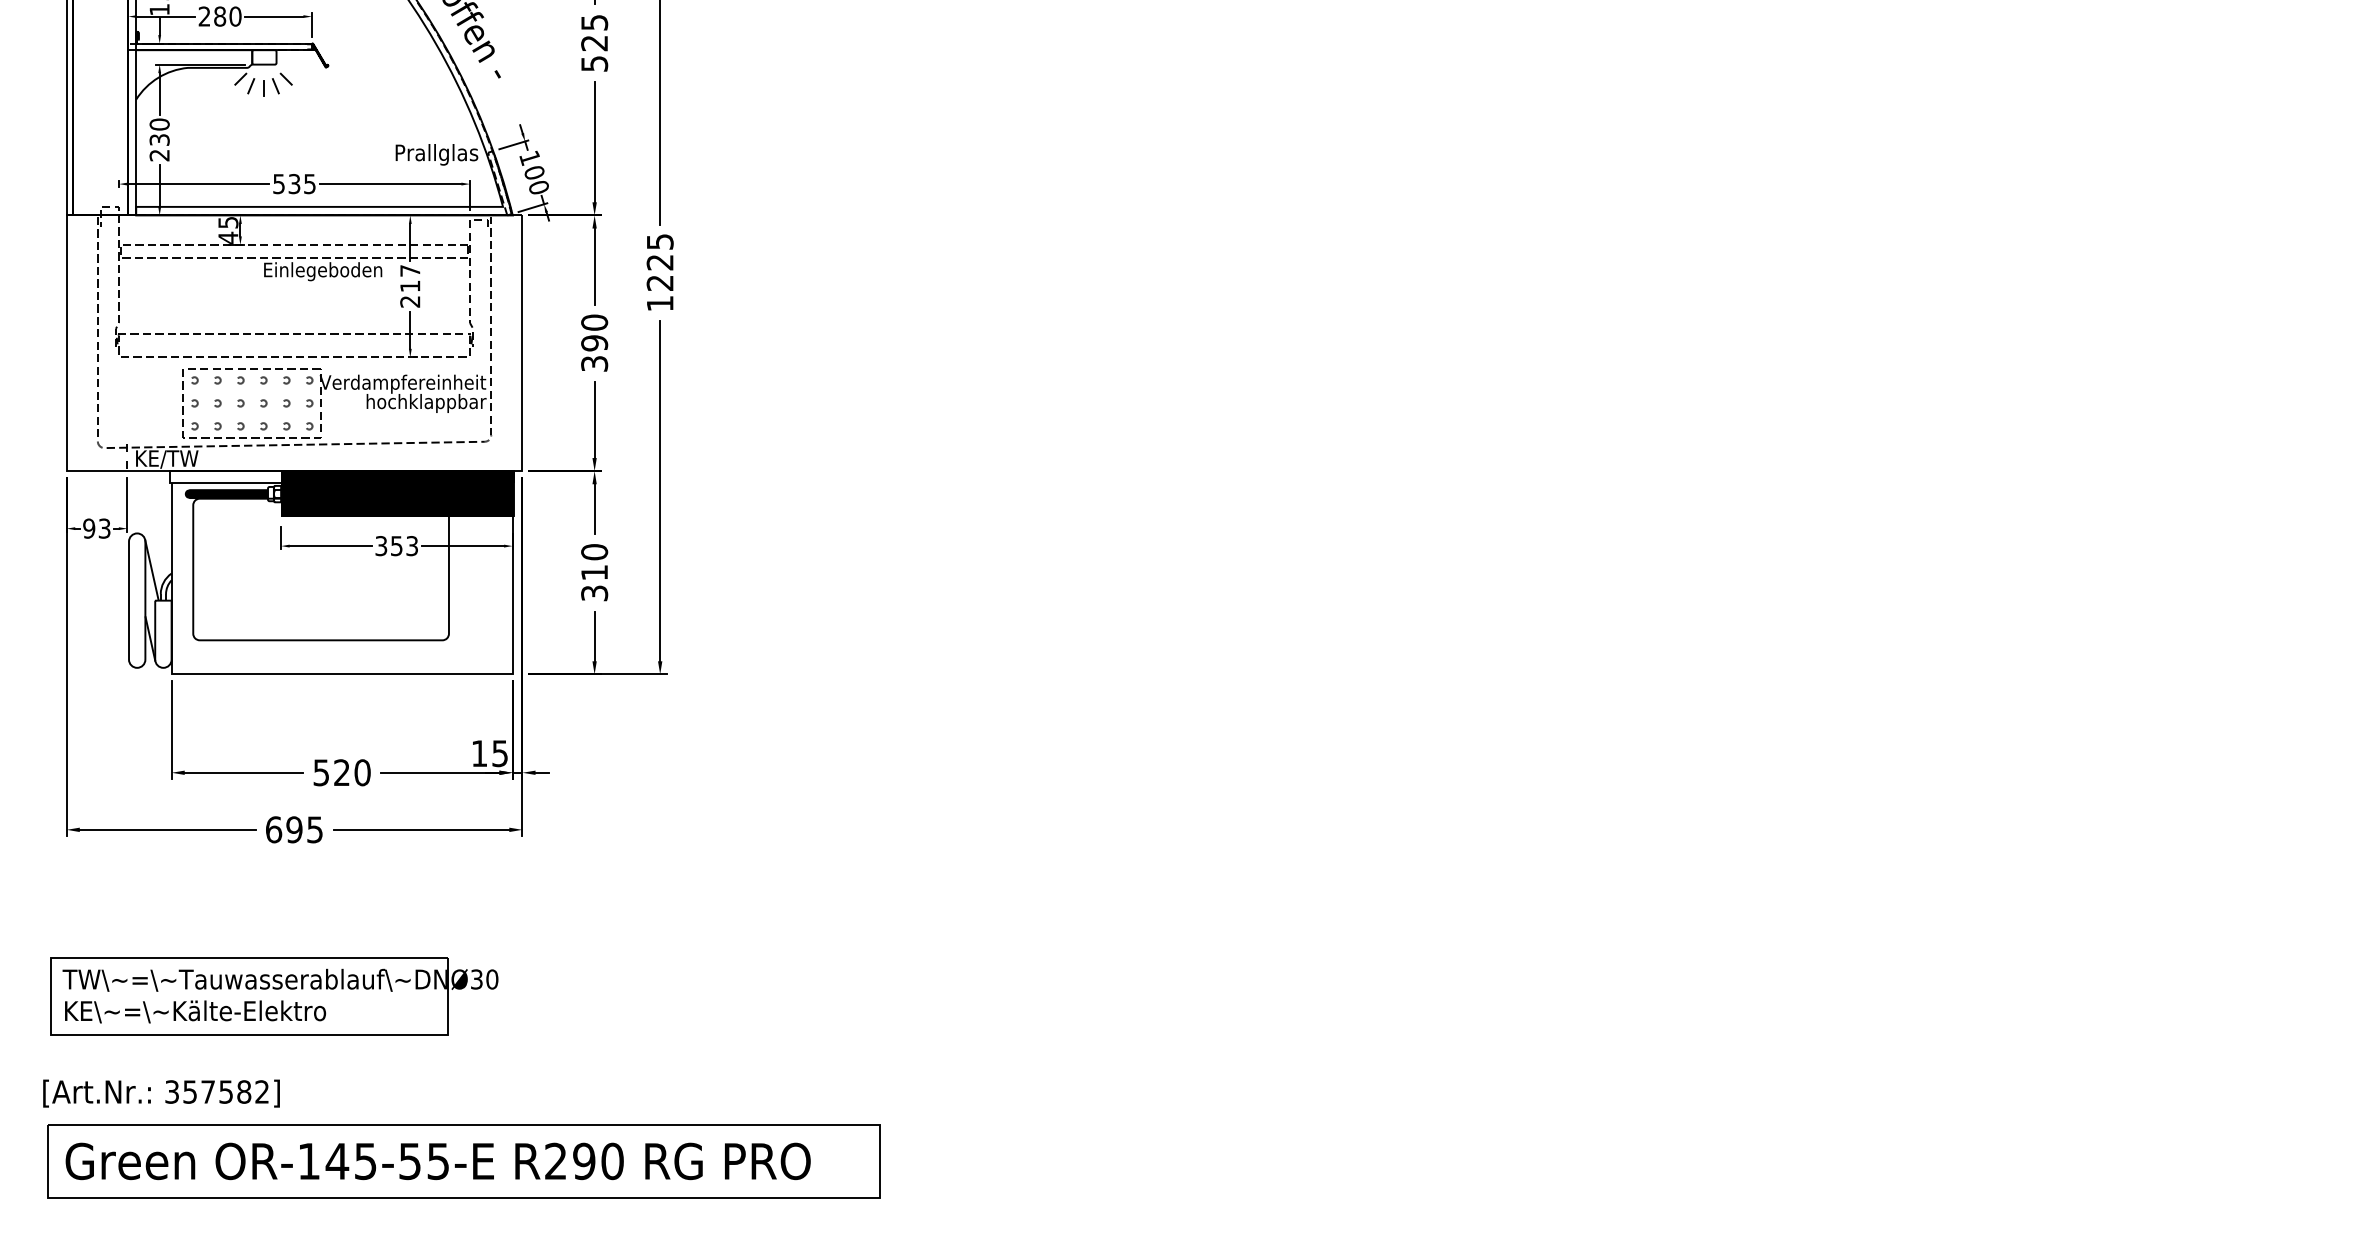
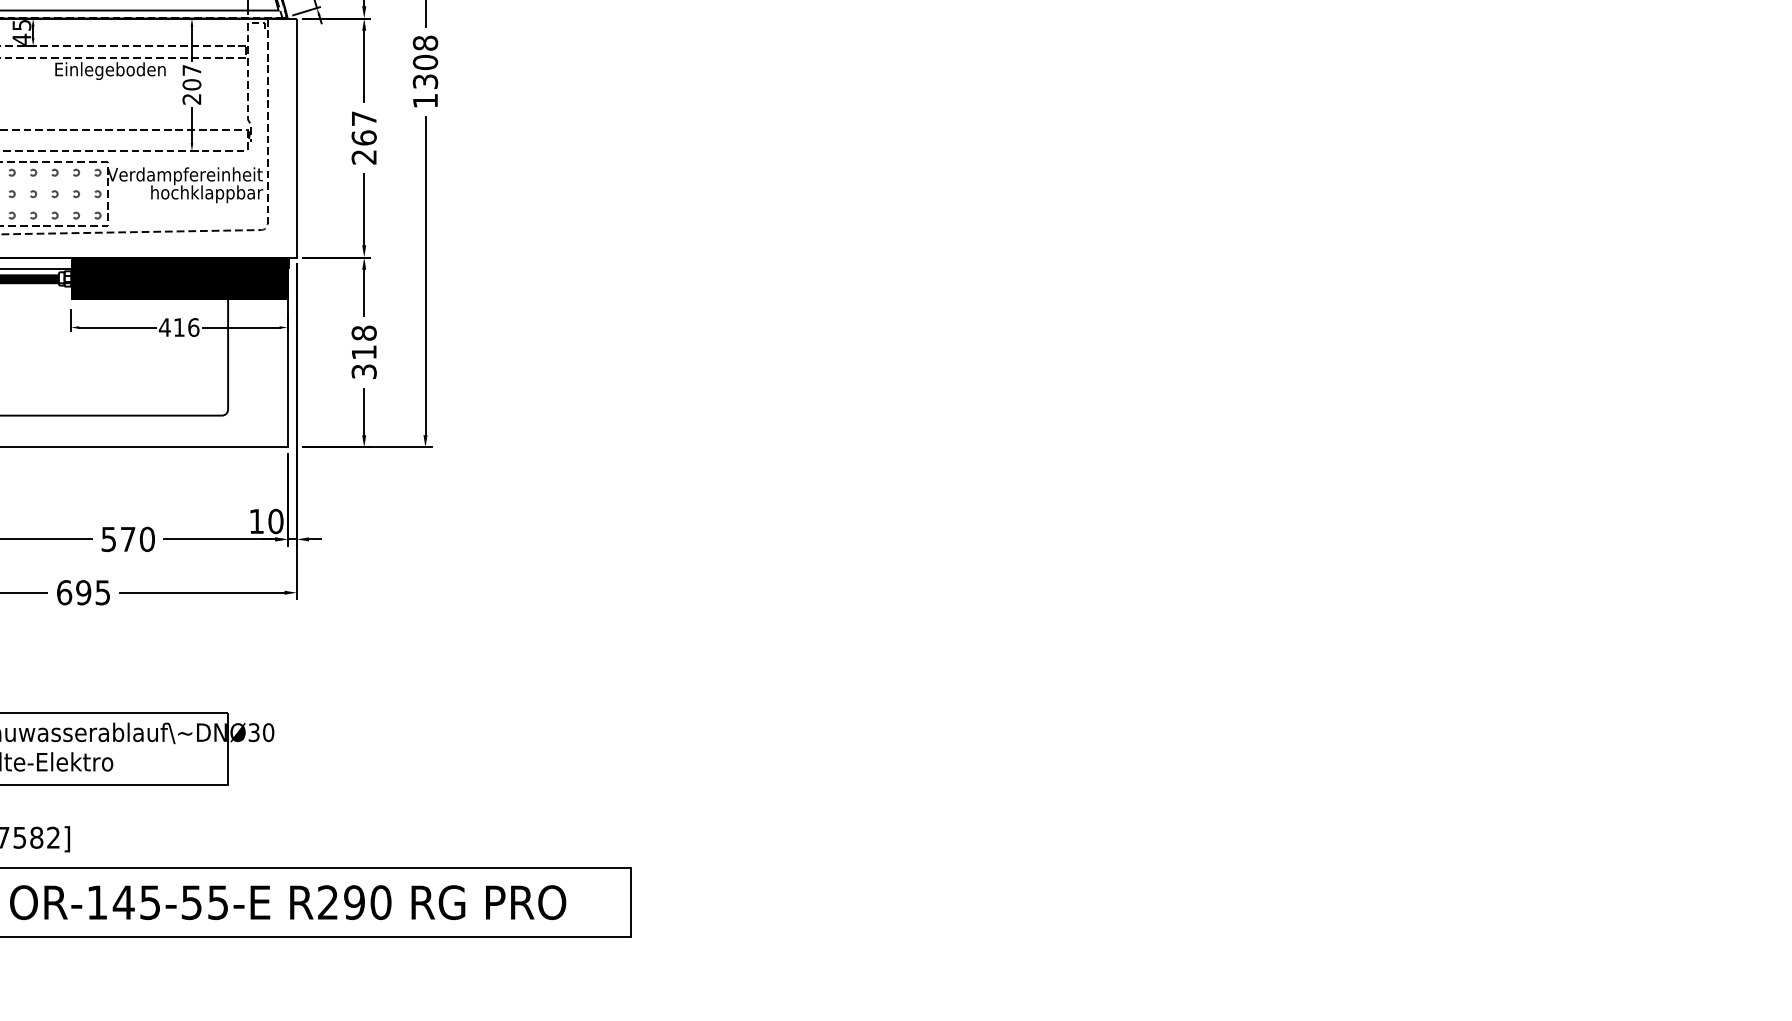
text: (659, 261) -> (424, 61), 1225 -> 1308
text: (410, 286) -> (192, 84), 217 -> 207
text: (594, 342) -> (364, 137), 390 -> 267
text: (396, 546) -> (179, 327), 353 -> 416
text: (594, 552) -> (364, 333), 310 -> 318
text: (500, 753) -> (276, 521), 15 -> 10
text: (341, 772) -> (127, 539), 520 -> 570

